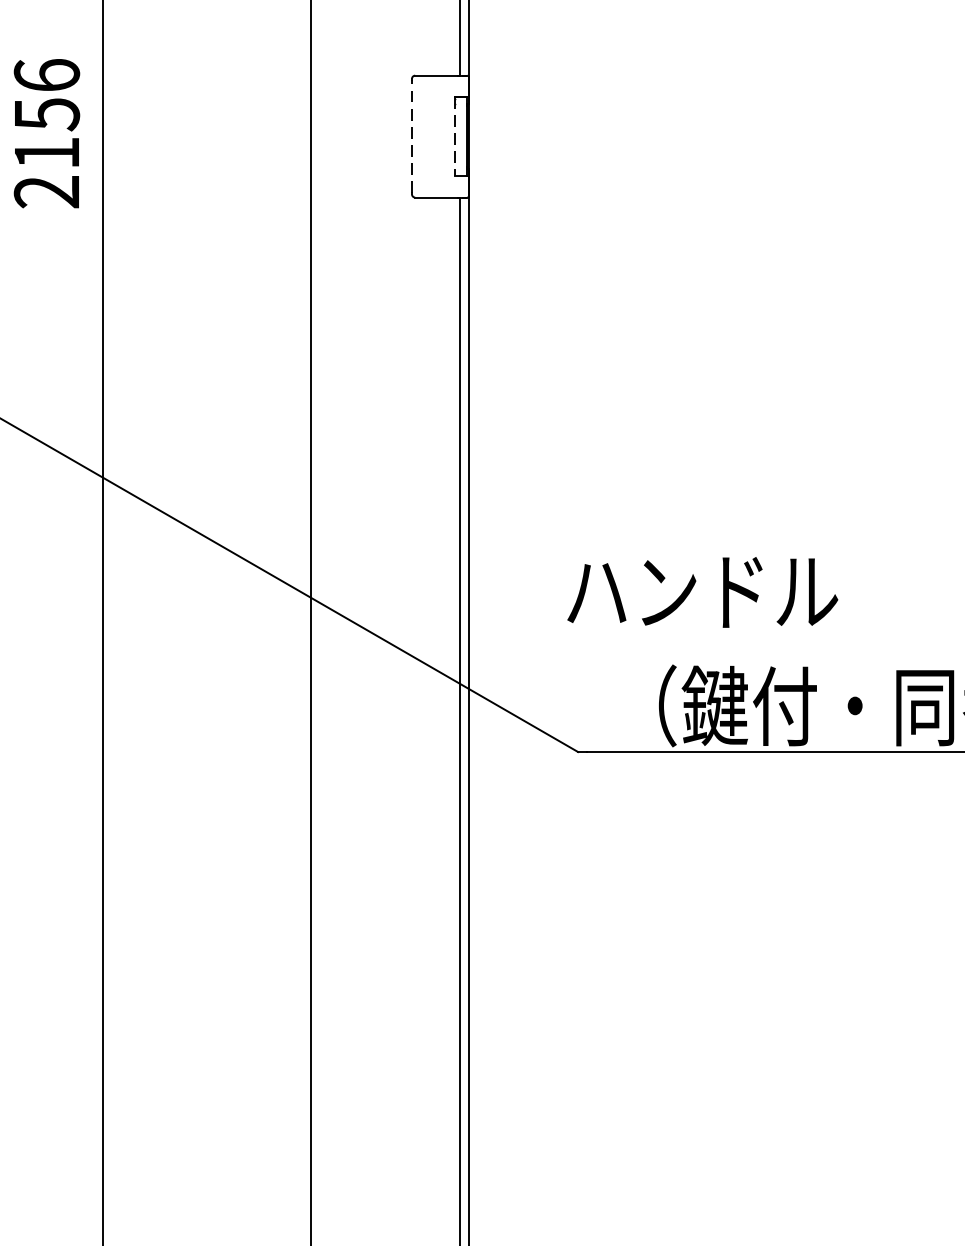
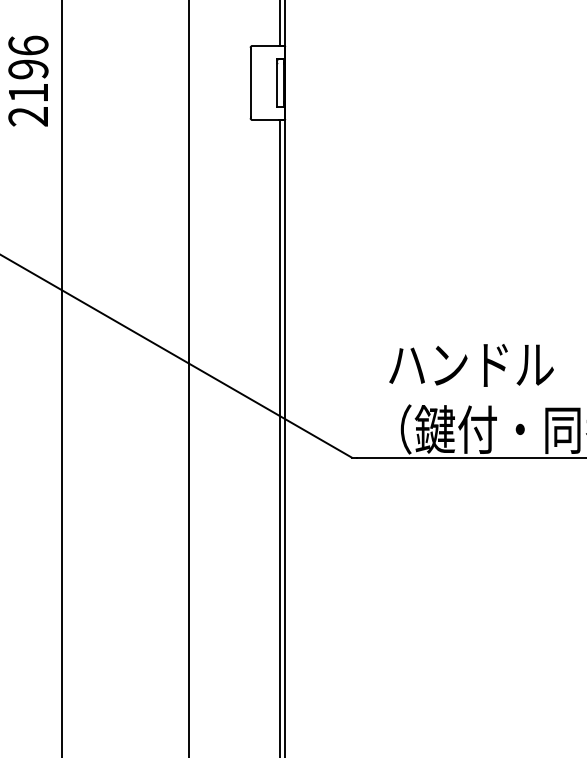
text: (47, 114) -> (28, 69), 2156 -> 2196
line: (411, 135) -> (250, 82), dashed -> solid
line: (454, 137) -> (276, 83), dashed -> solid
text: (702, 592) -> (471, 365), moved

